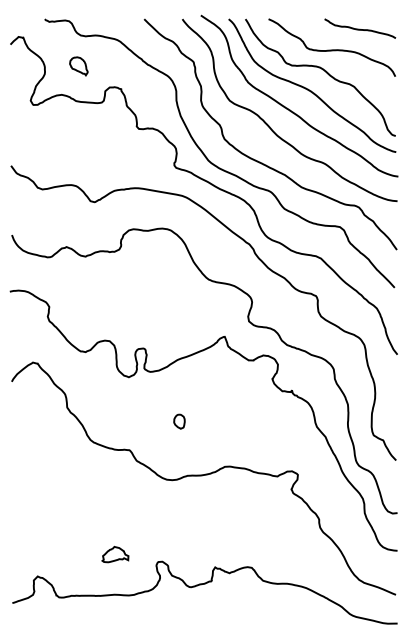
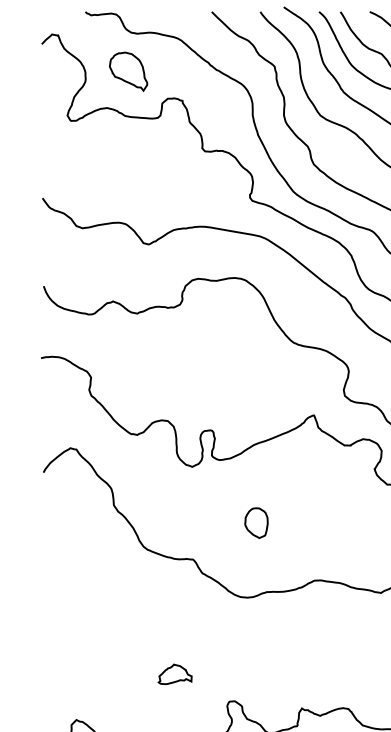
part: (78, 66) -> (128, 72), size x1.67
part: (179, 421) -> (256, 523), size x1.67
part: (115, 554) -> (175, 674), moved

